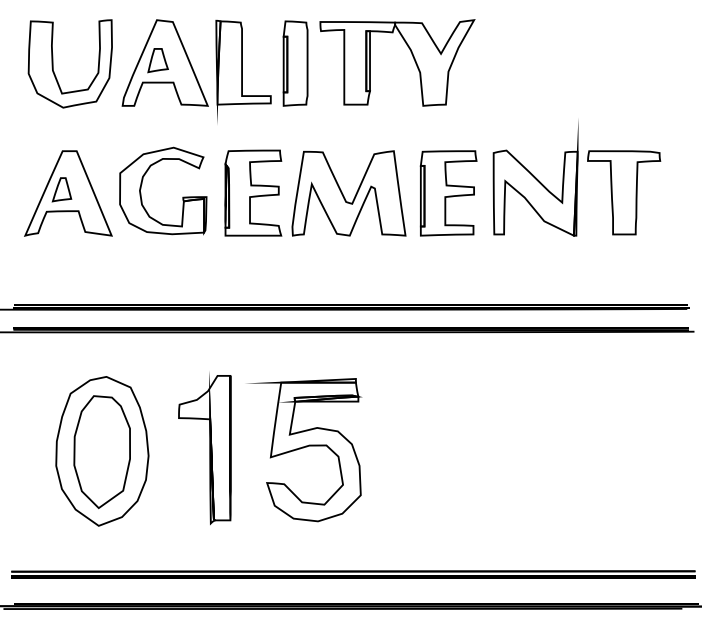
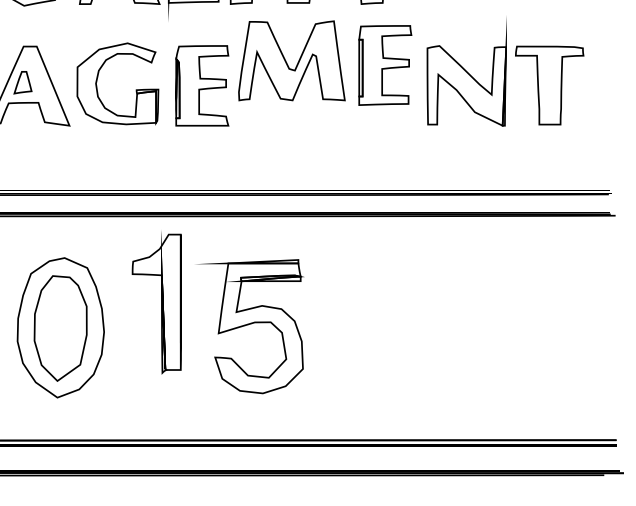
part: (348, 193) -> (291, 60), moved
part: (448, 193) -> (385, 65), moved
part: (204, 448) -> (156, 302), moved

